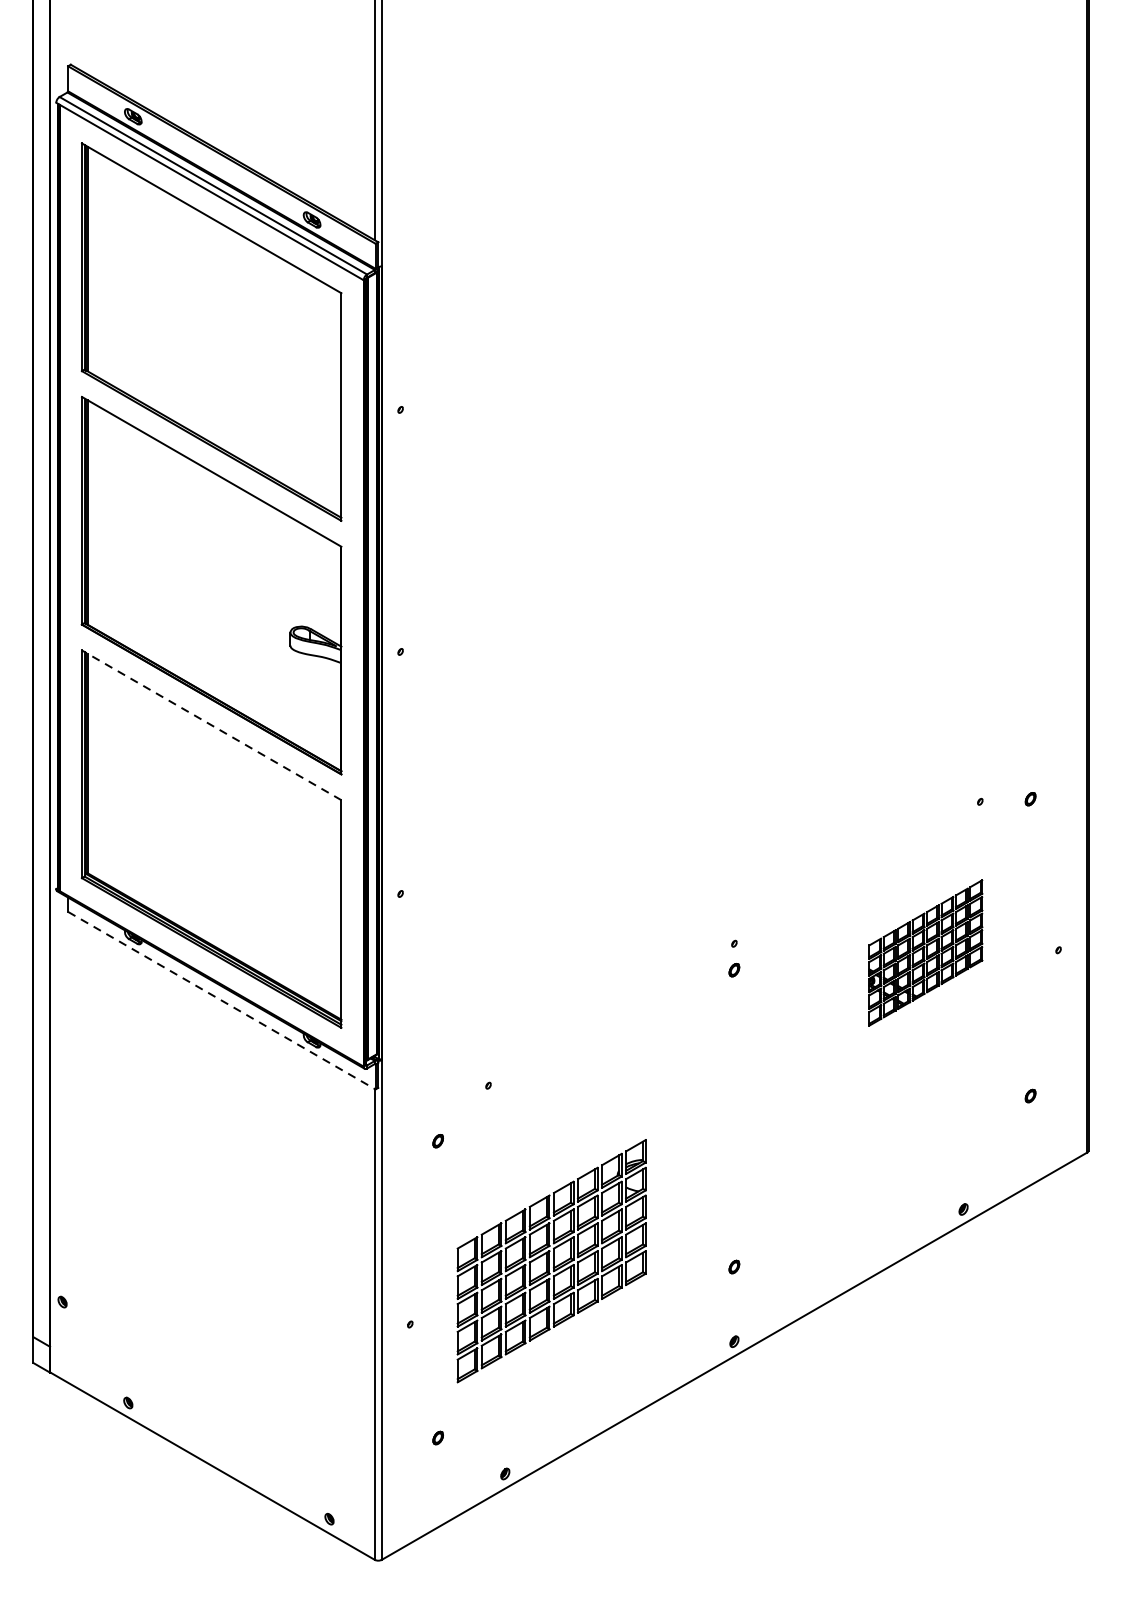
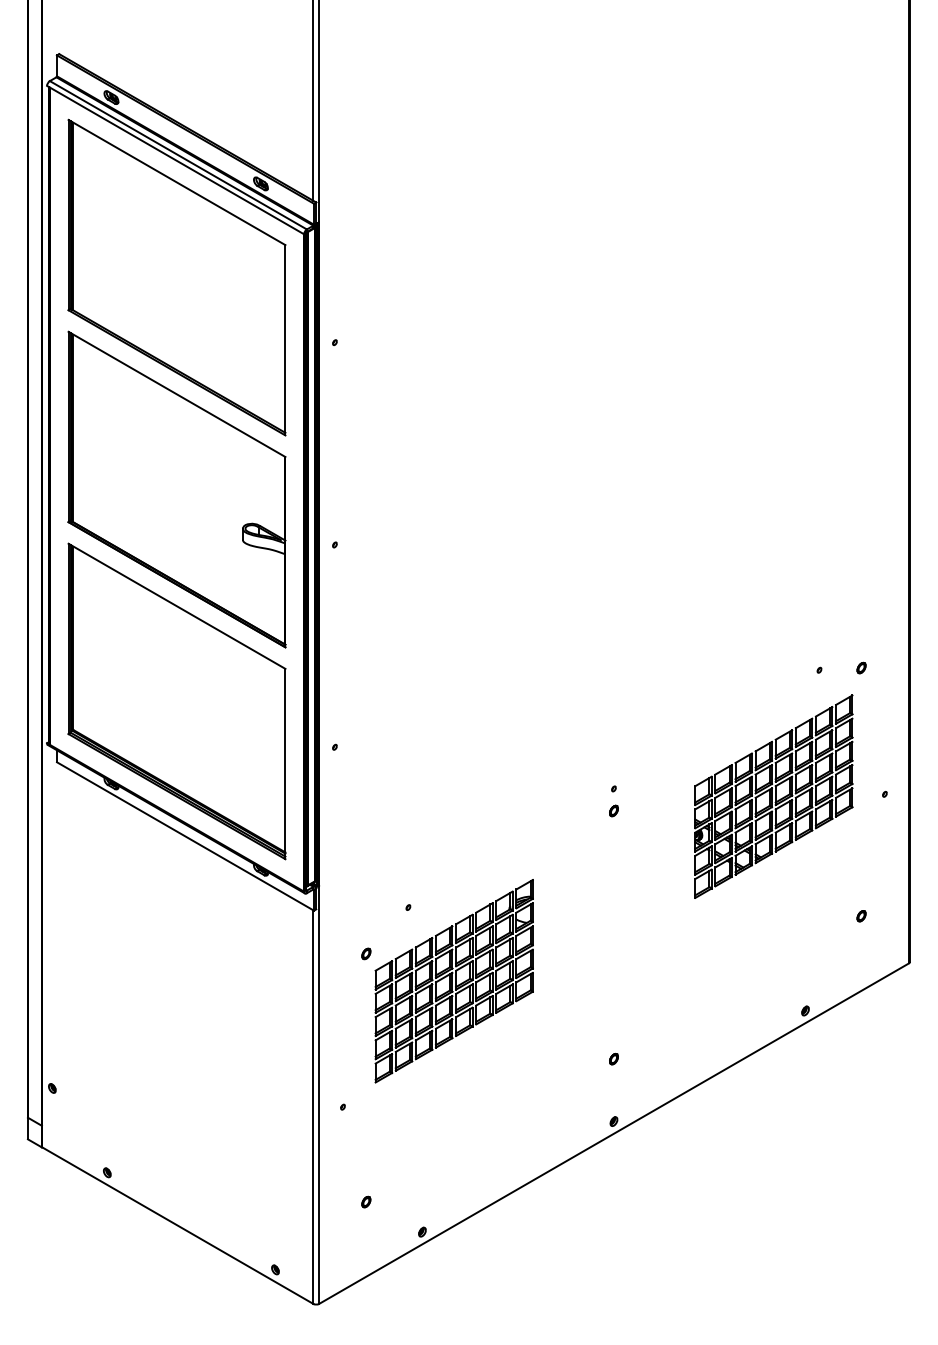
line: (211, 725) -> (176, 606), dashed -> solid
part: (925, 952) -> (773, 796), size x1.67
line: (221, 1000) -> (185, 836), dashed -> solid
part: (550, 1261) -> (453, 981), moved

